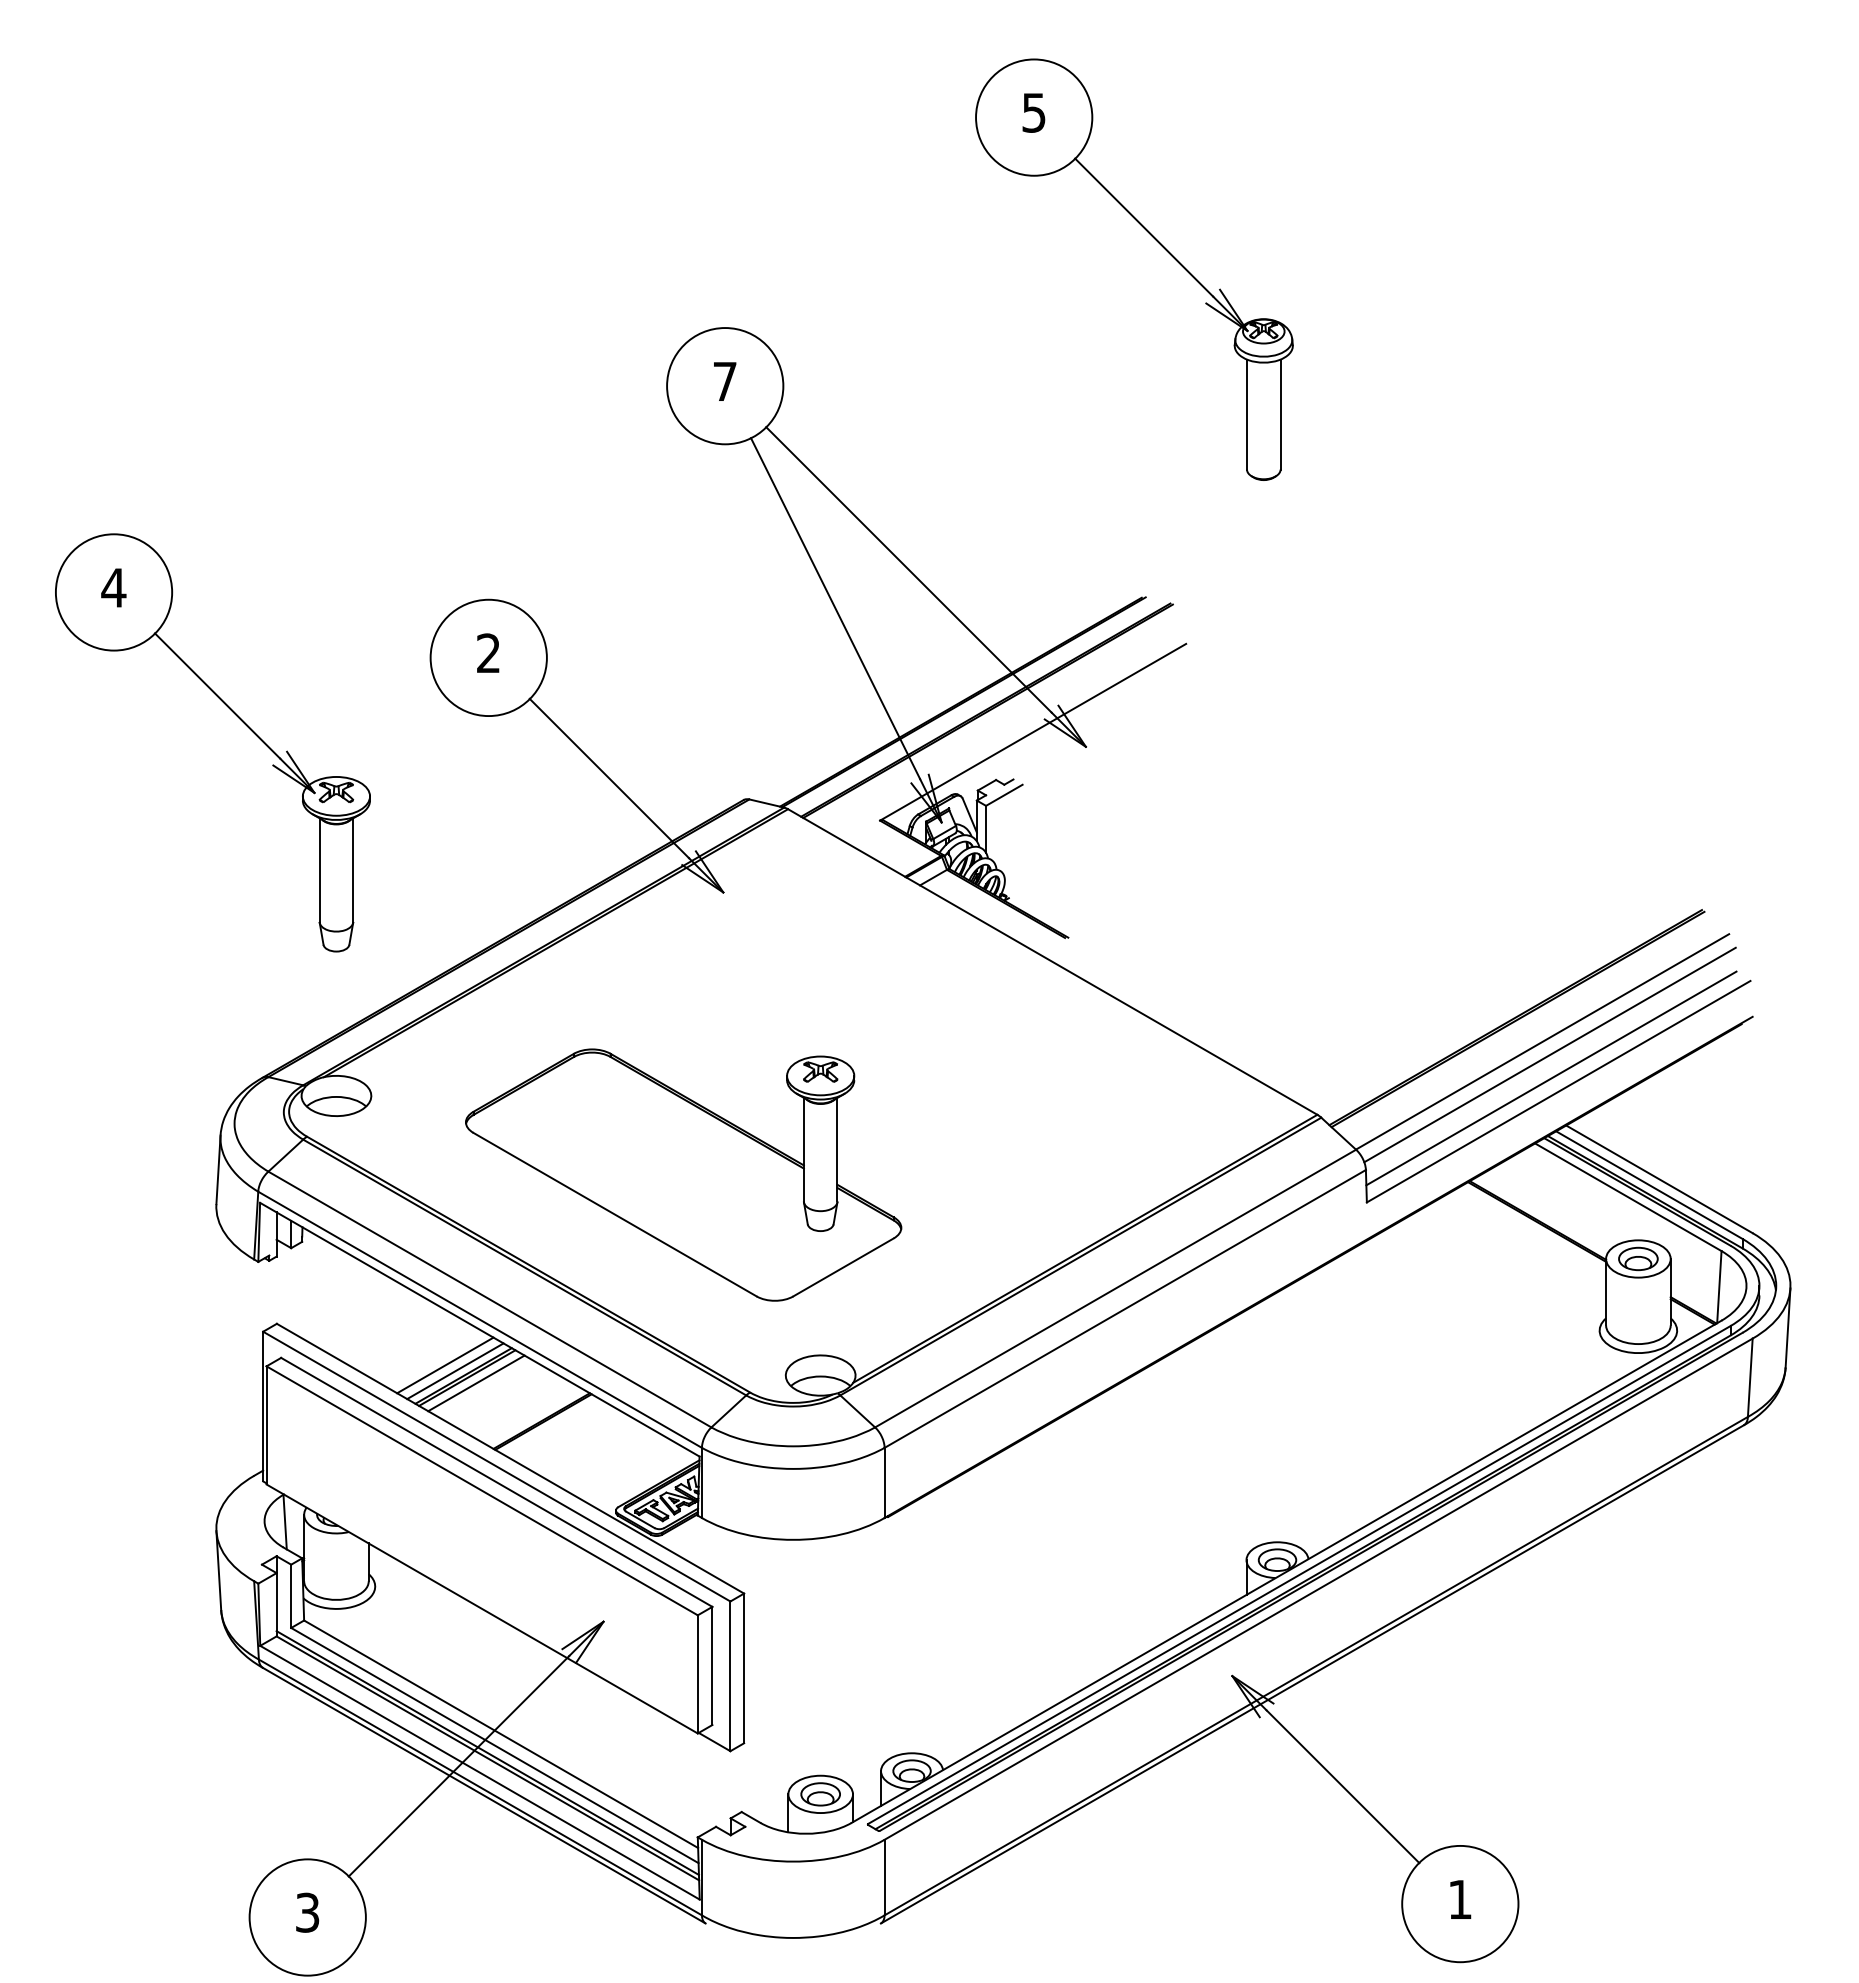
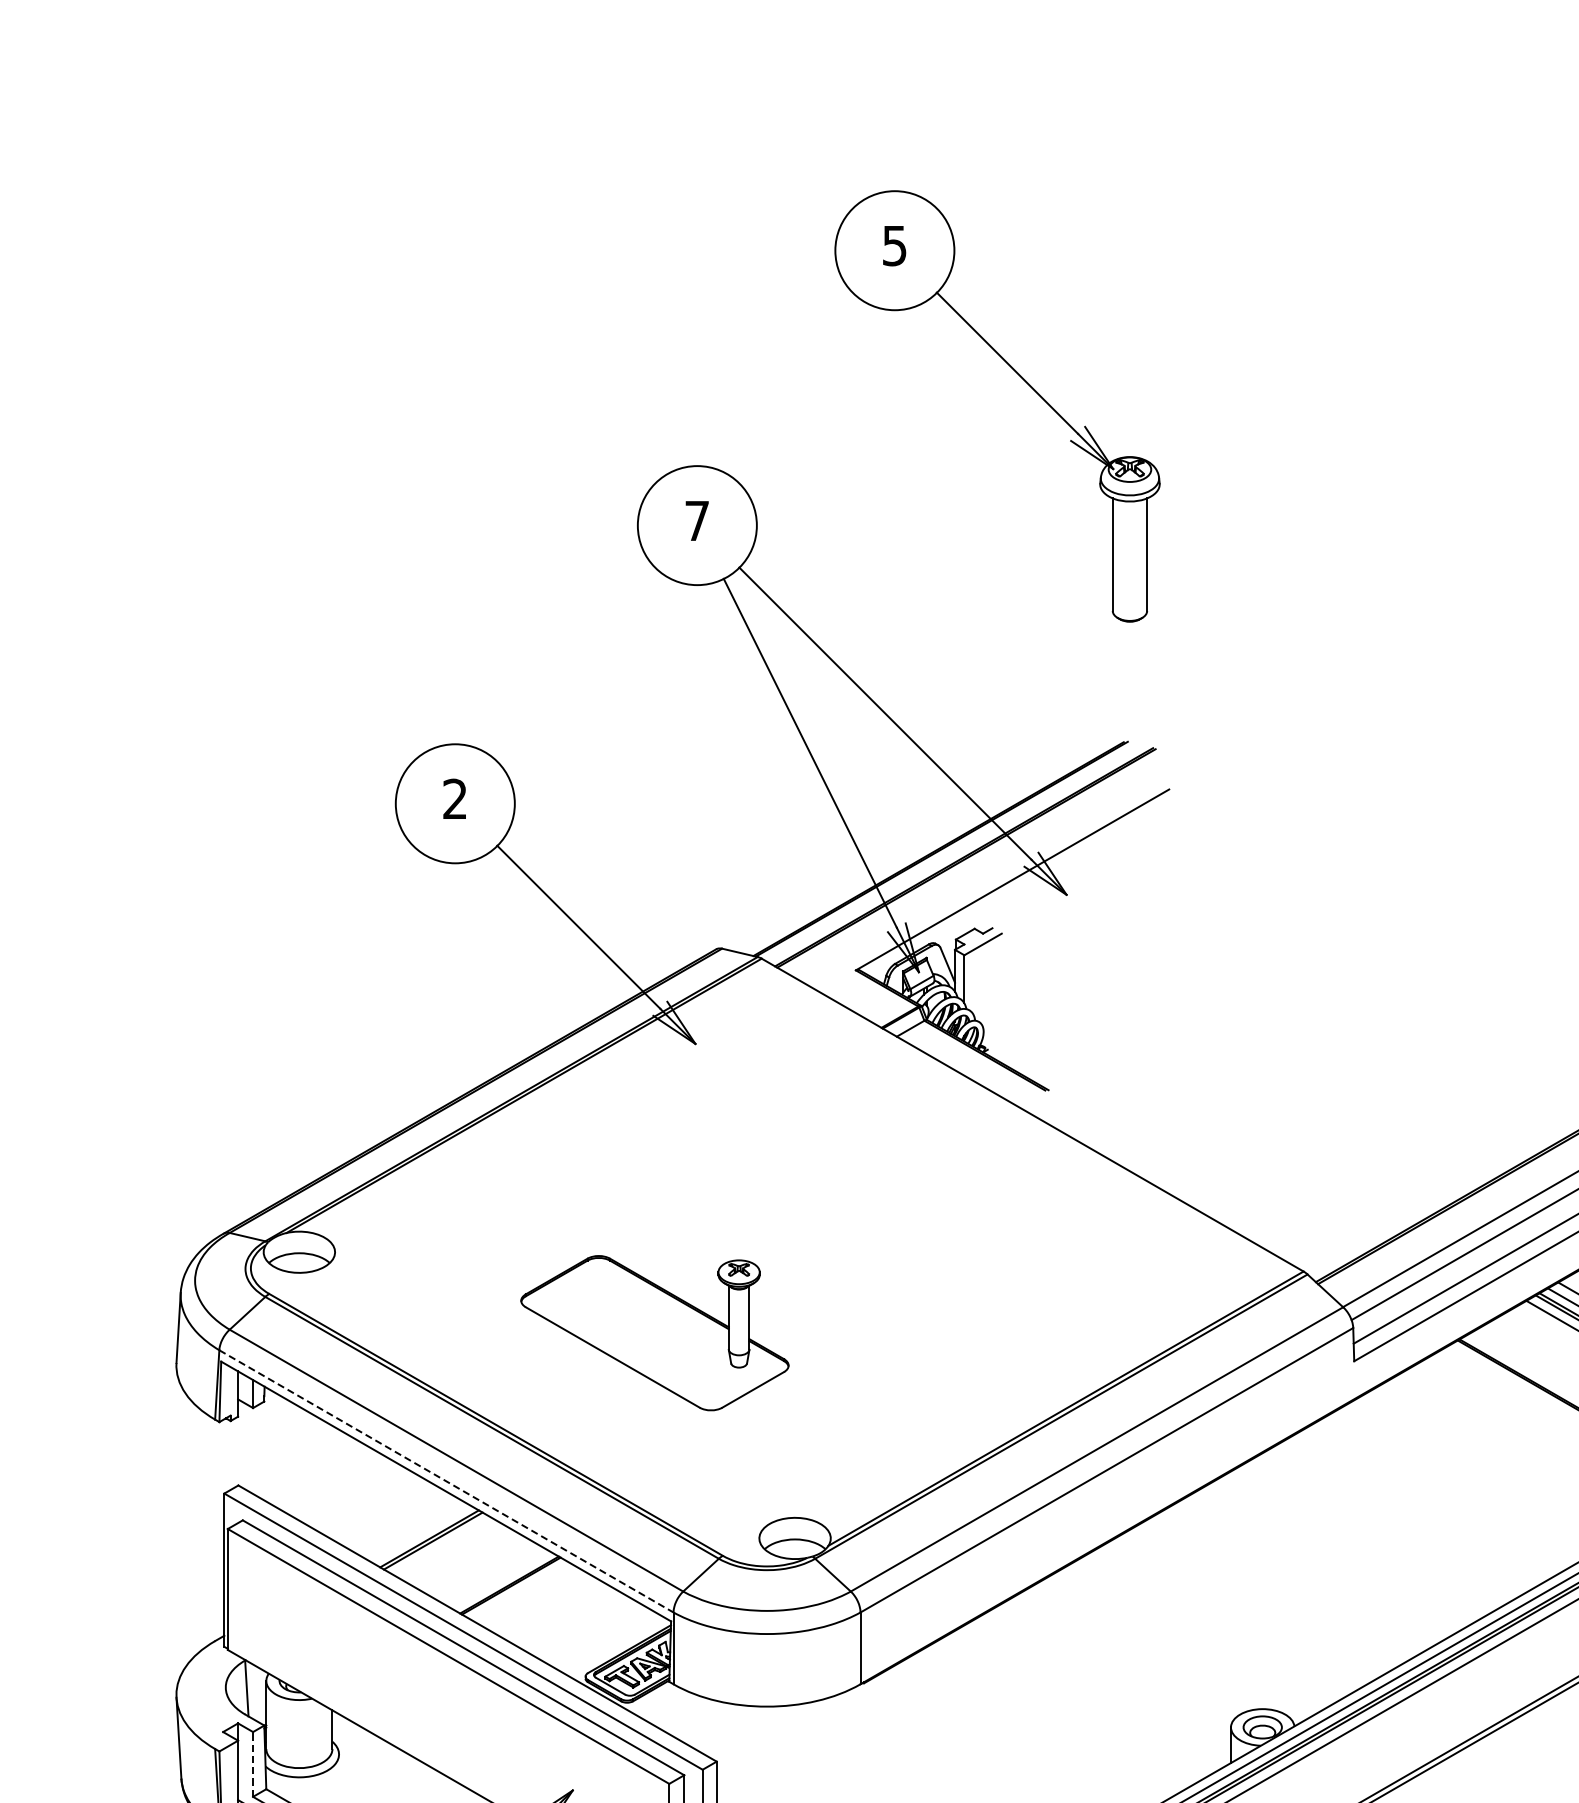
part: (1159, 244) -> (1023, 380), moved
part: (237, 717) -> (198, 864), removed
part: (683, 1174) -> (654, 1332), size x0.6
line: (480, 1320) -> (446, 1482), solid -> dashed
line: (445, 1365) -> (411, 1528), removed
line: (455, 1371) -> (421, 1534), removed
line: (476, 1383) -> (442, 1546), removed
line: (291, 1596) -> (253, 1764), solid -> dashed

